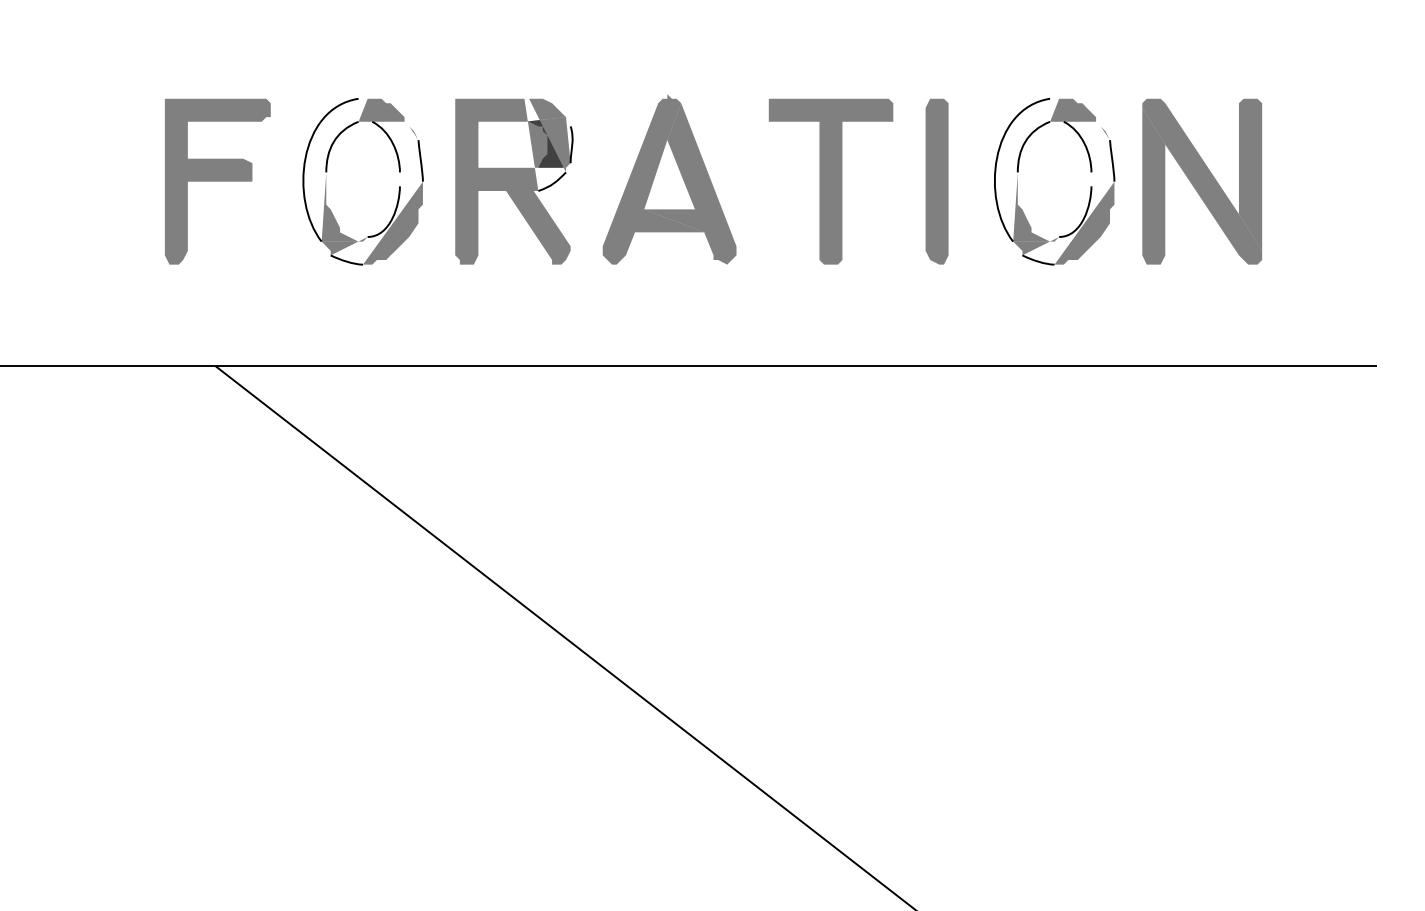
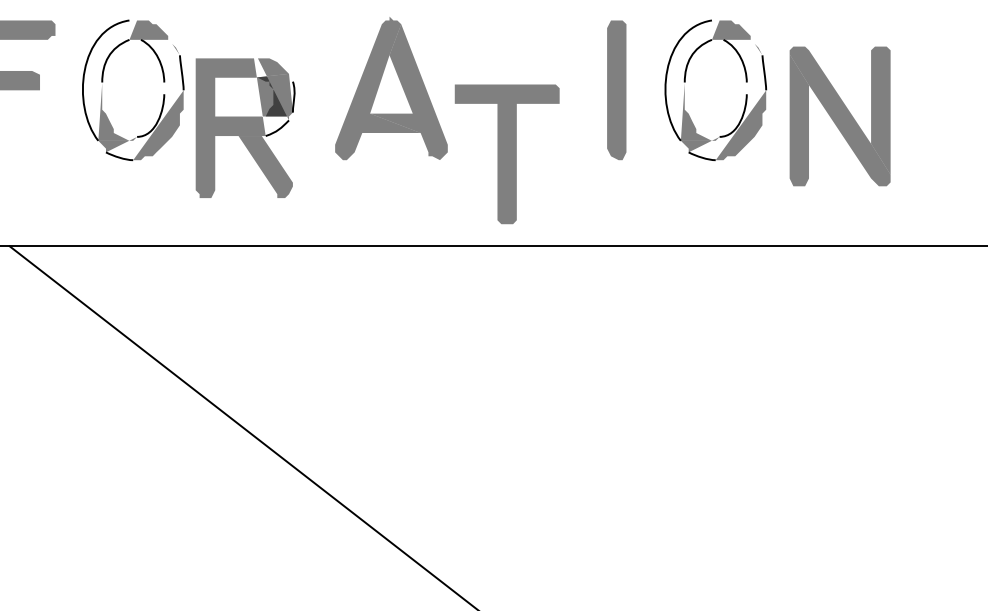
part: (514, 181) -> (245, 128), moved
part: (831, 181) -> (507, 154), moved
part: (1201, 181) -> (839, 116), moved

